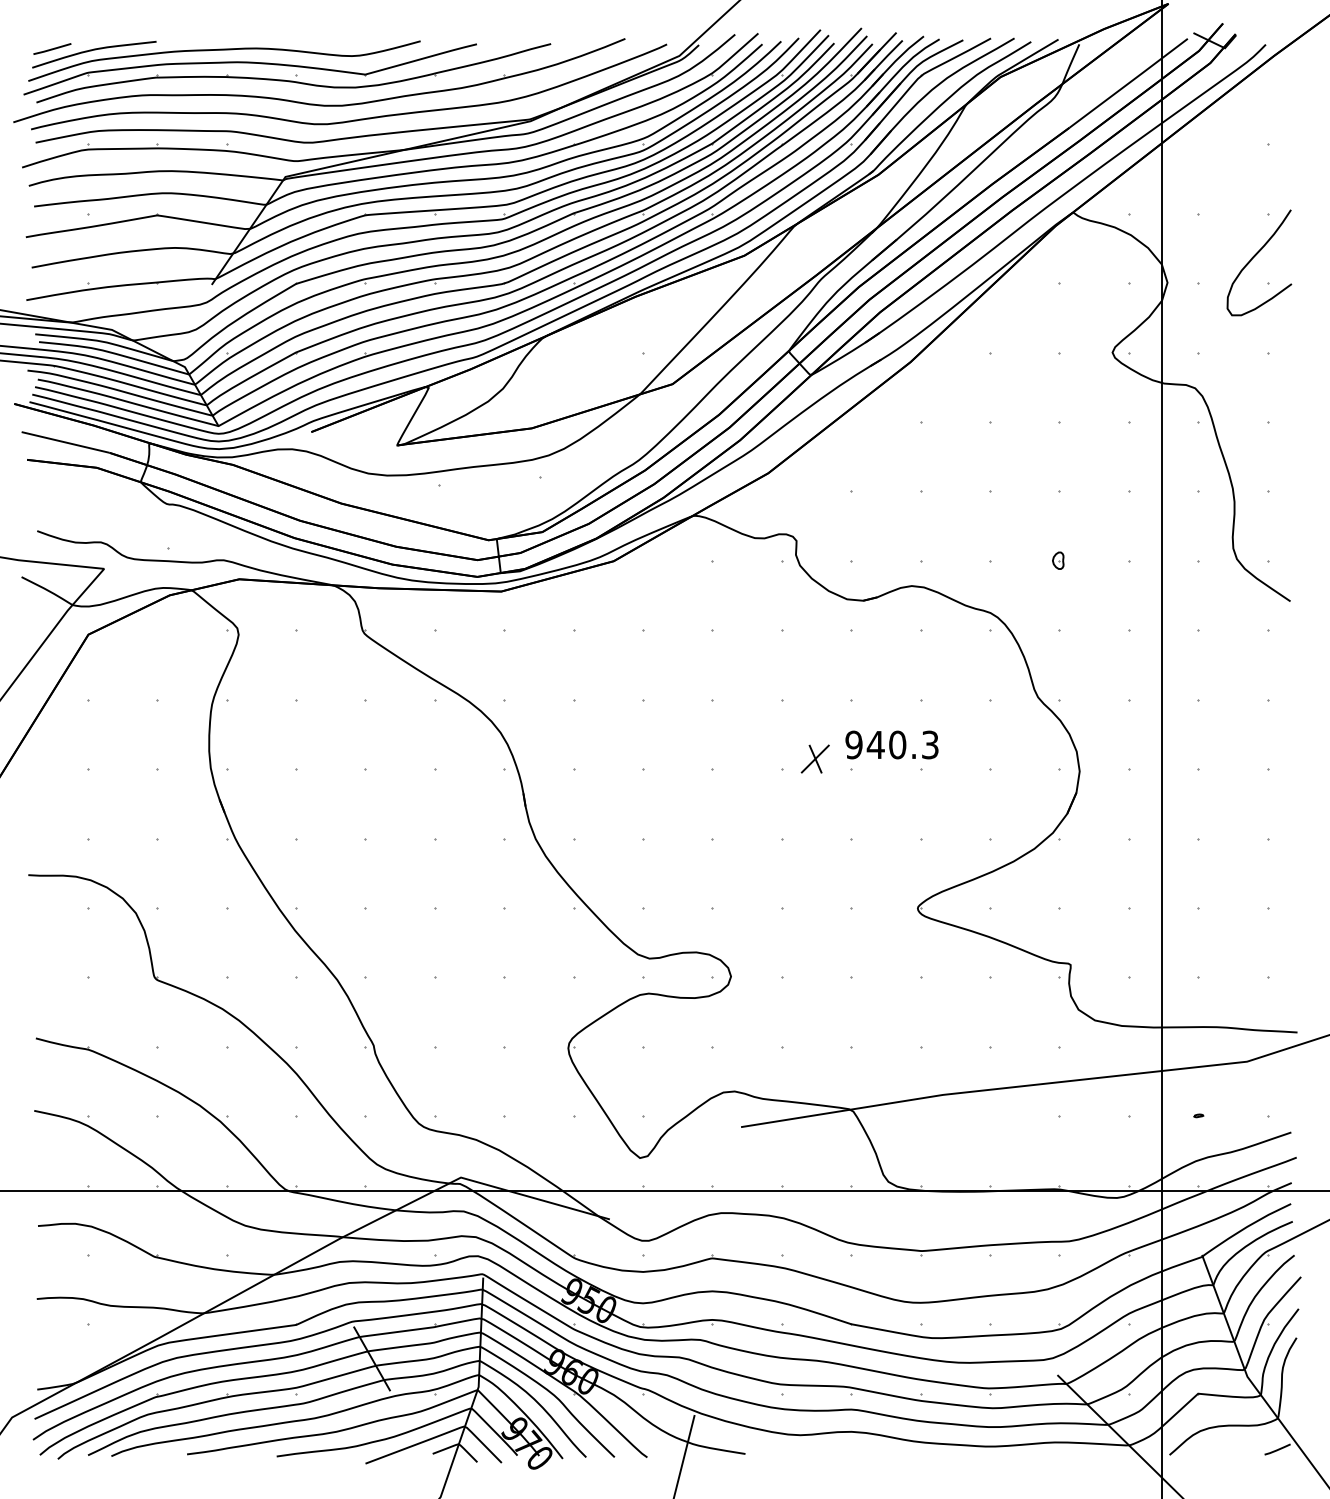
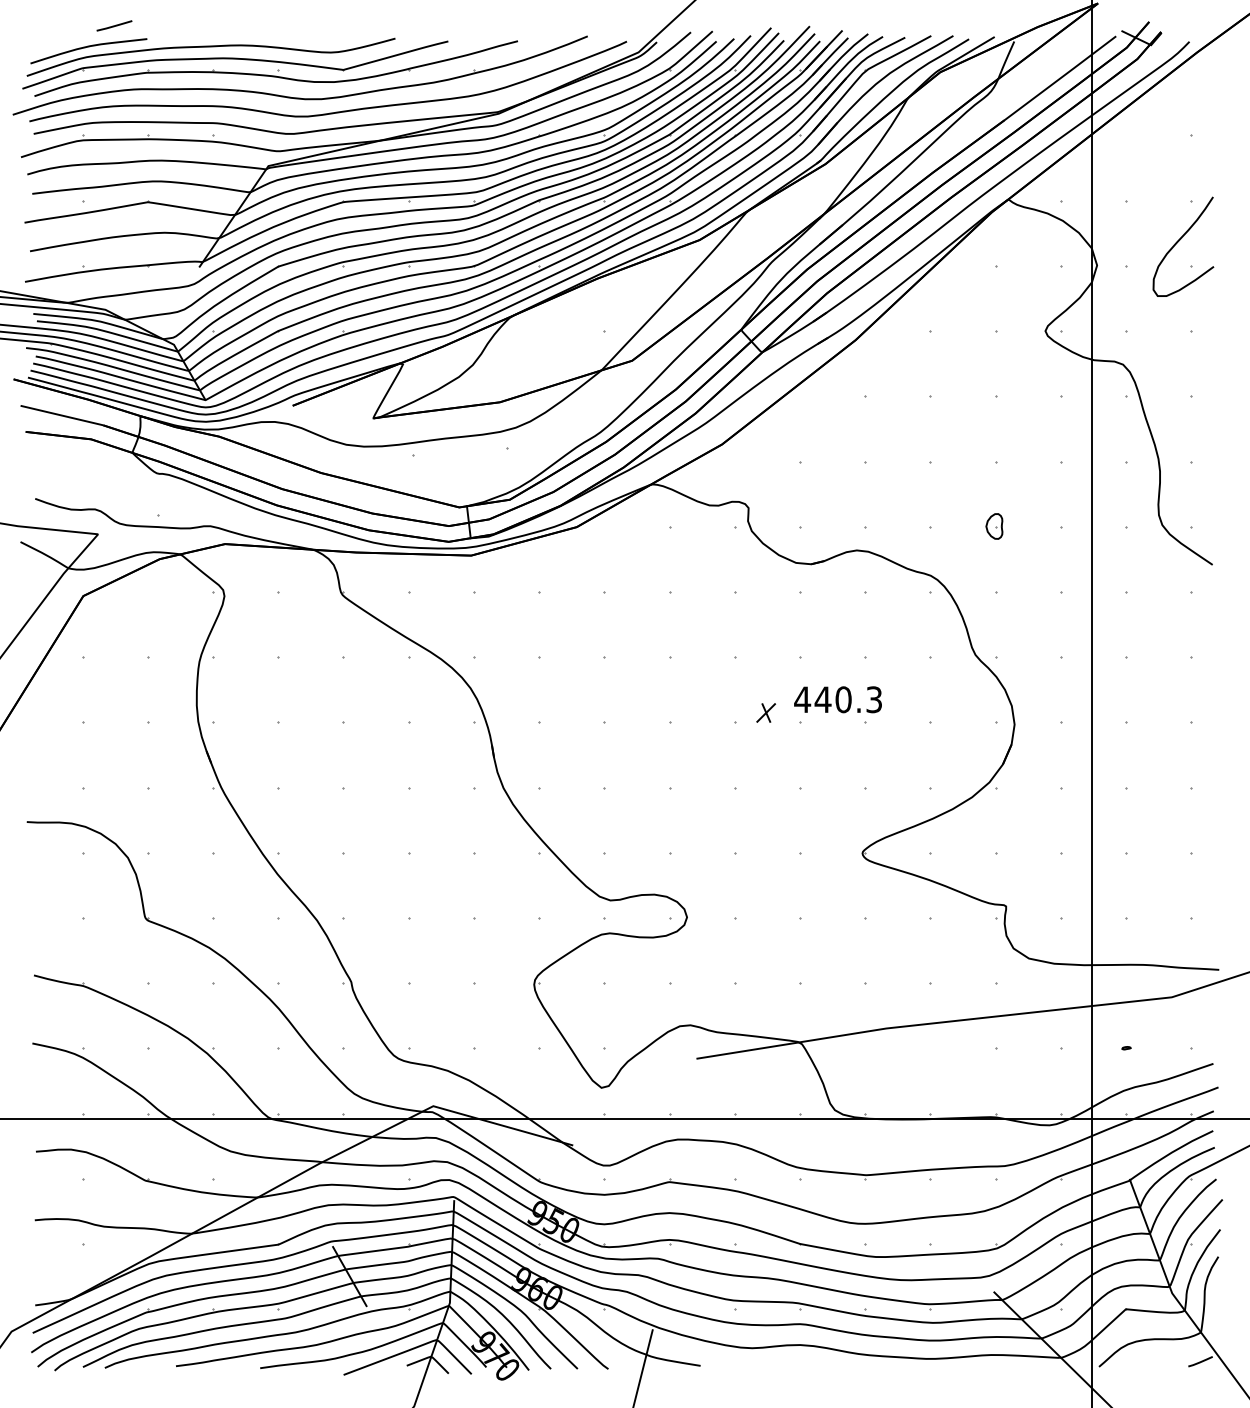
line: (52, 48) -> (114, 25), moved
part: (1058, 560) -> (994, 526), size x1.6
text: (853, 744) -> (802, 699), 940.3 -> 440.3
part: (814, 758) -> (765, 712), size x0.7

